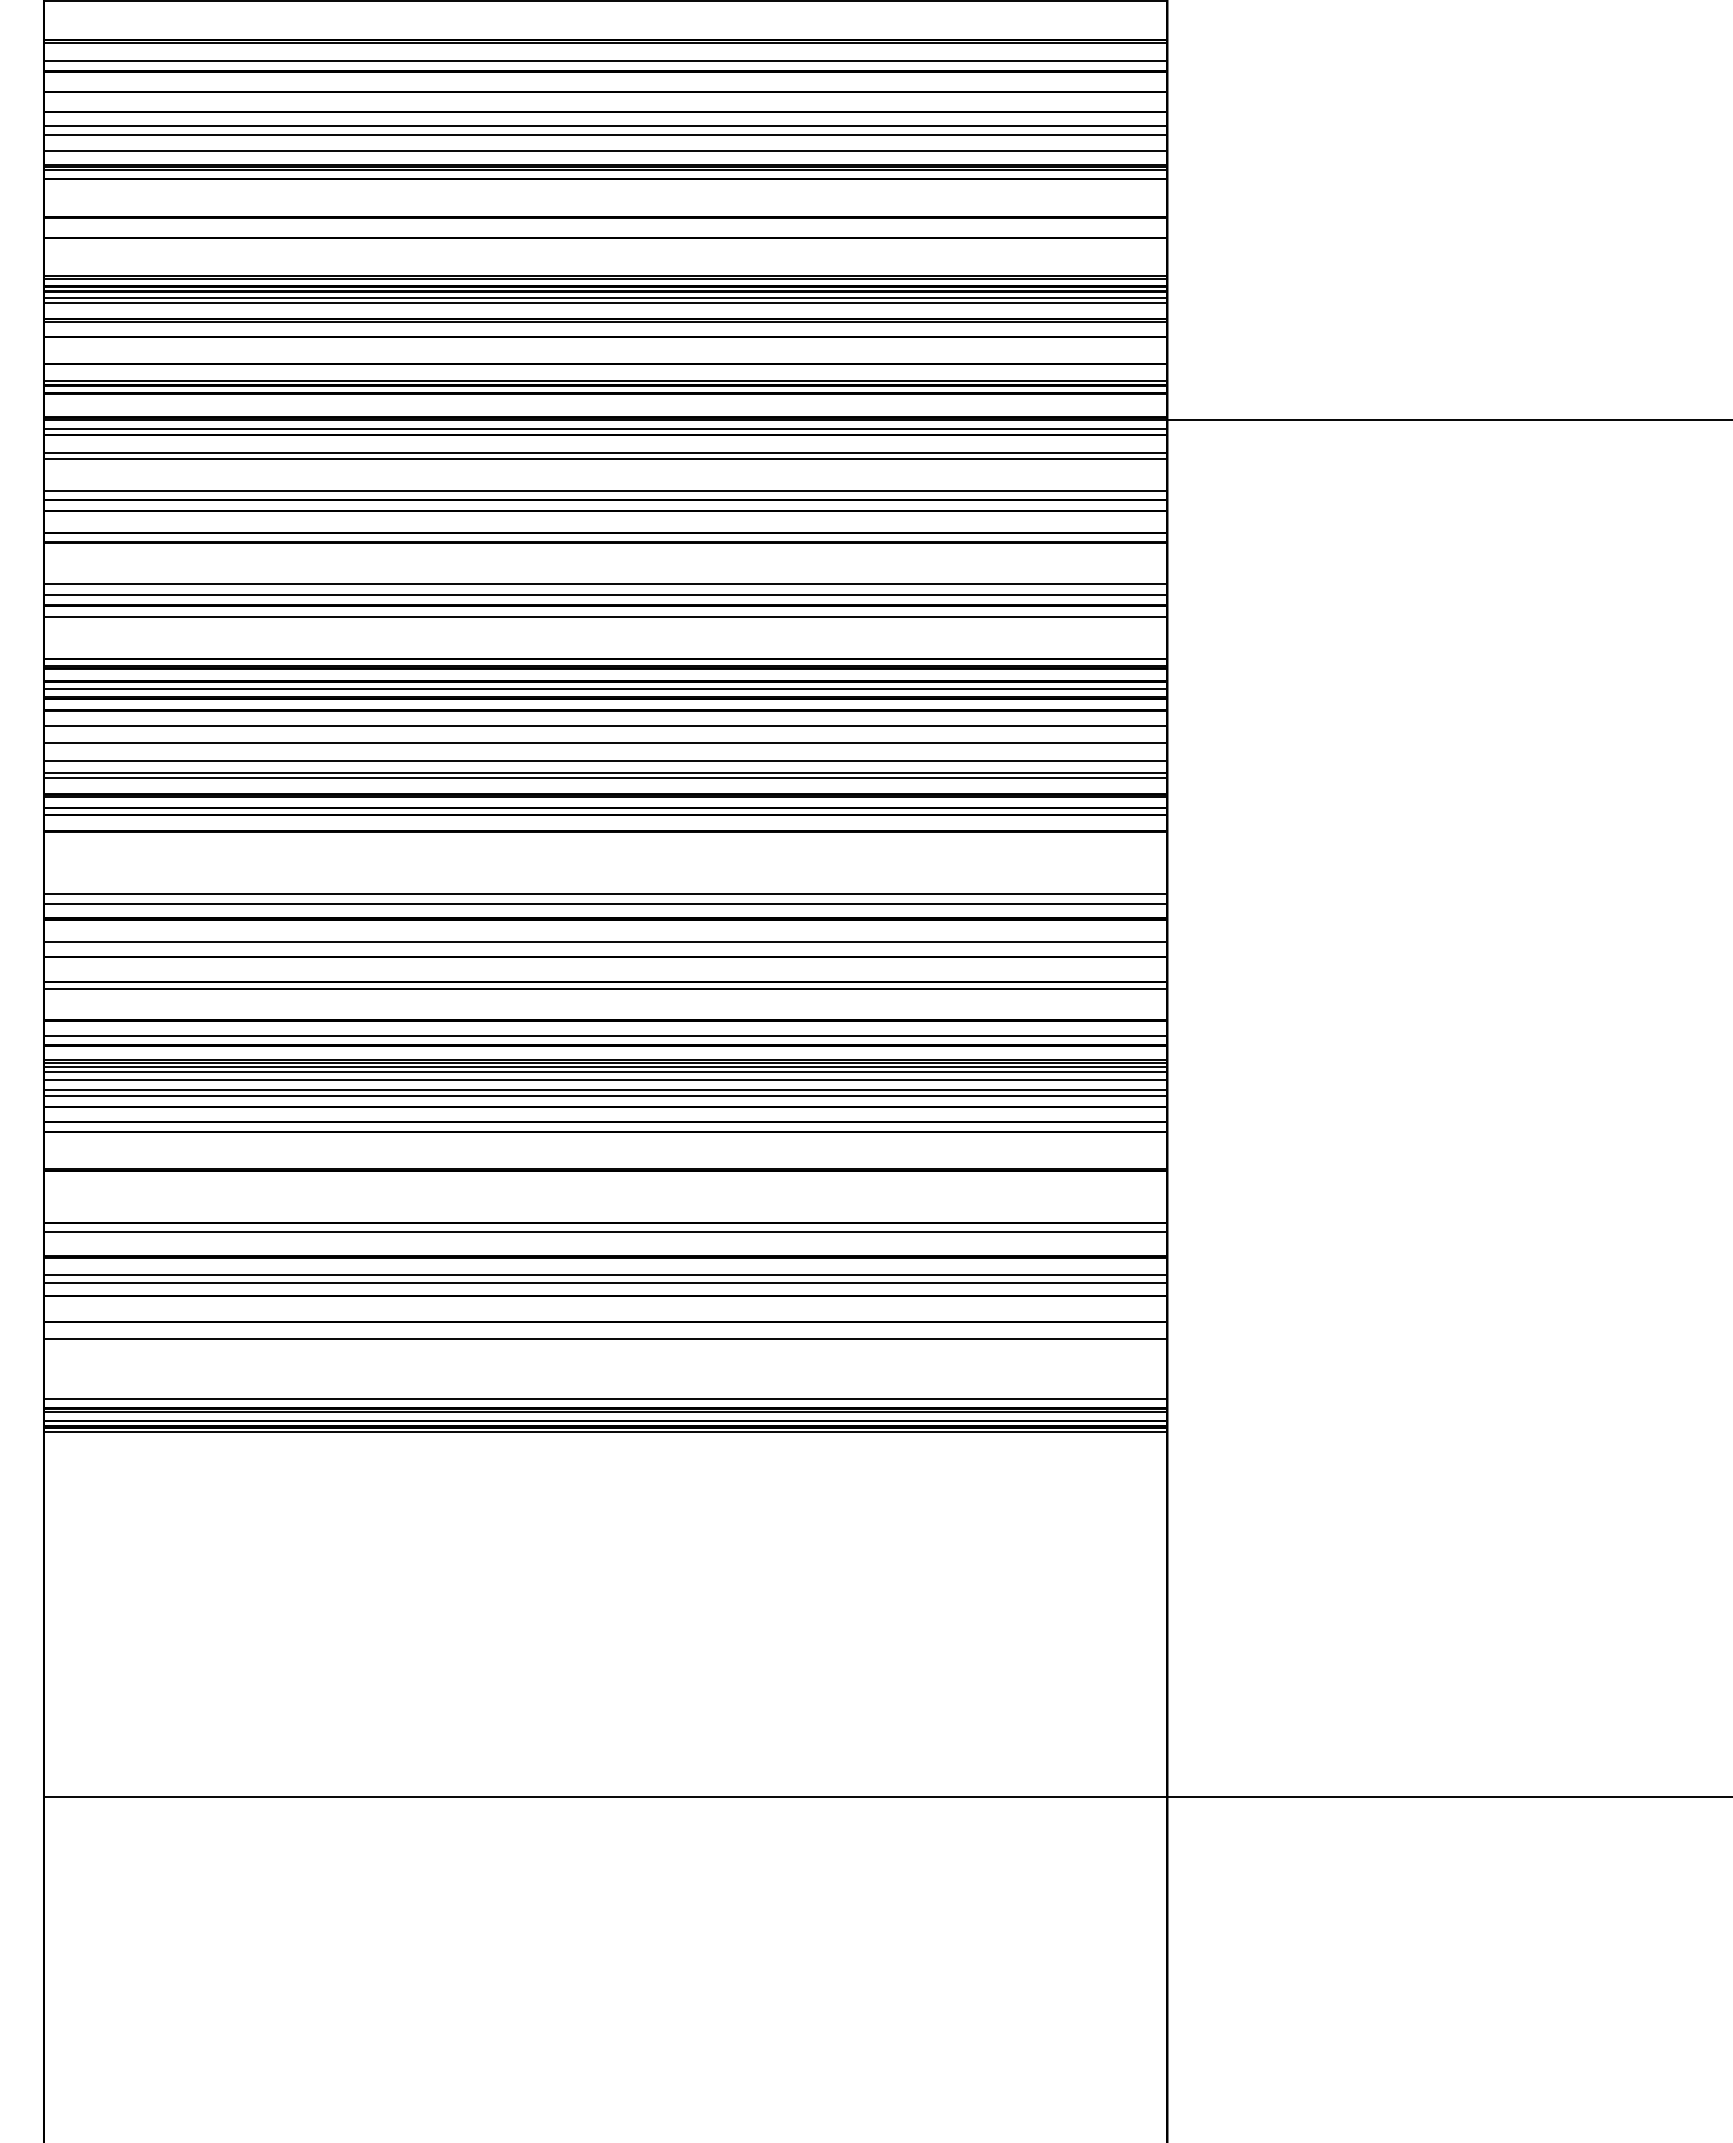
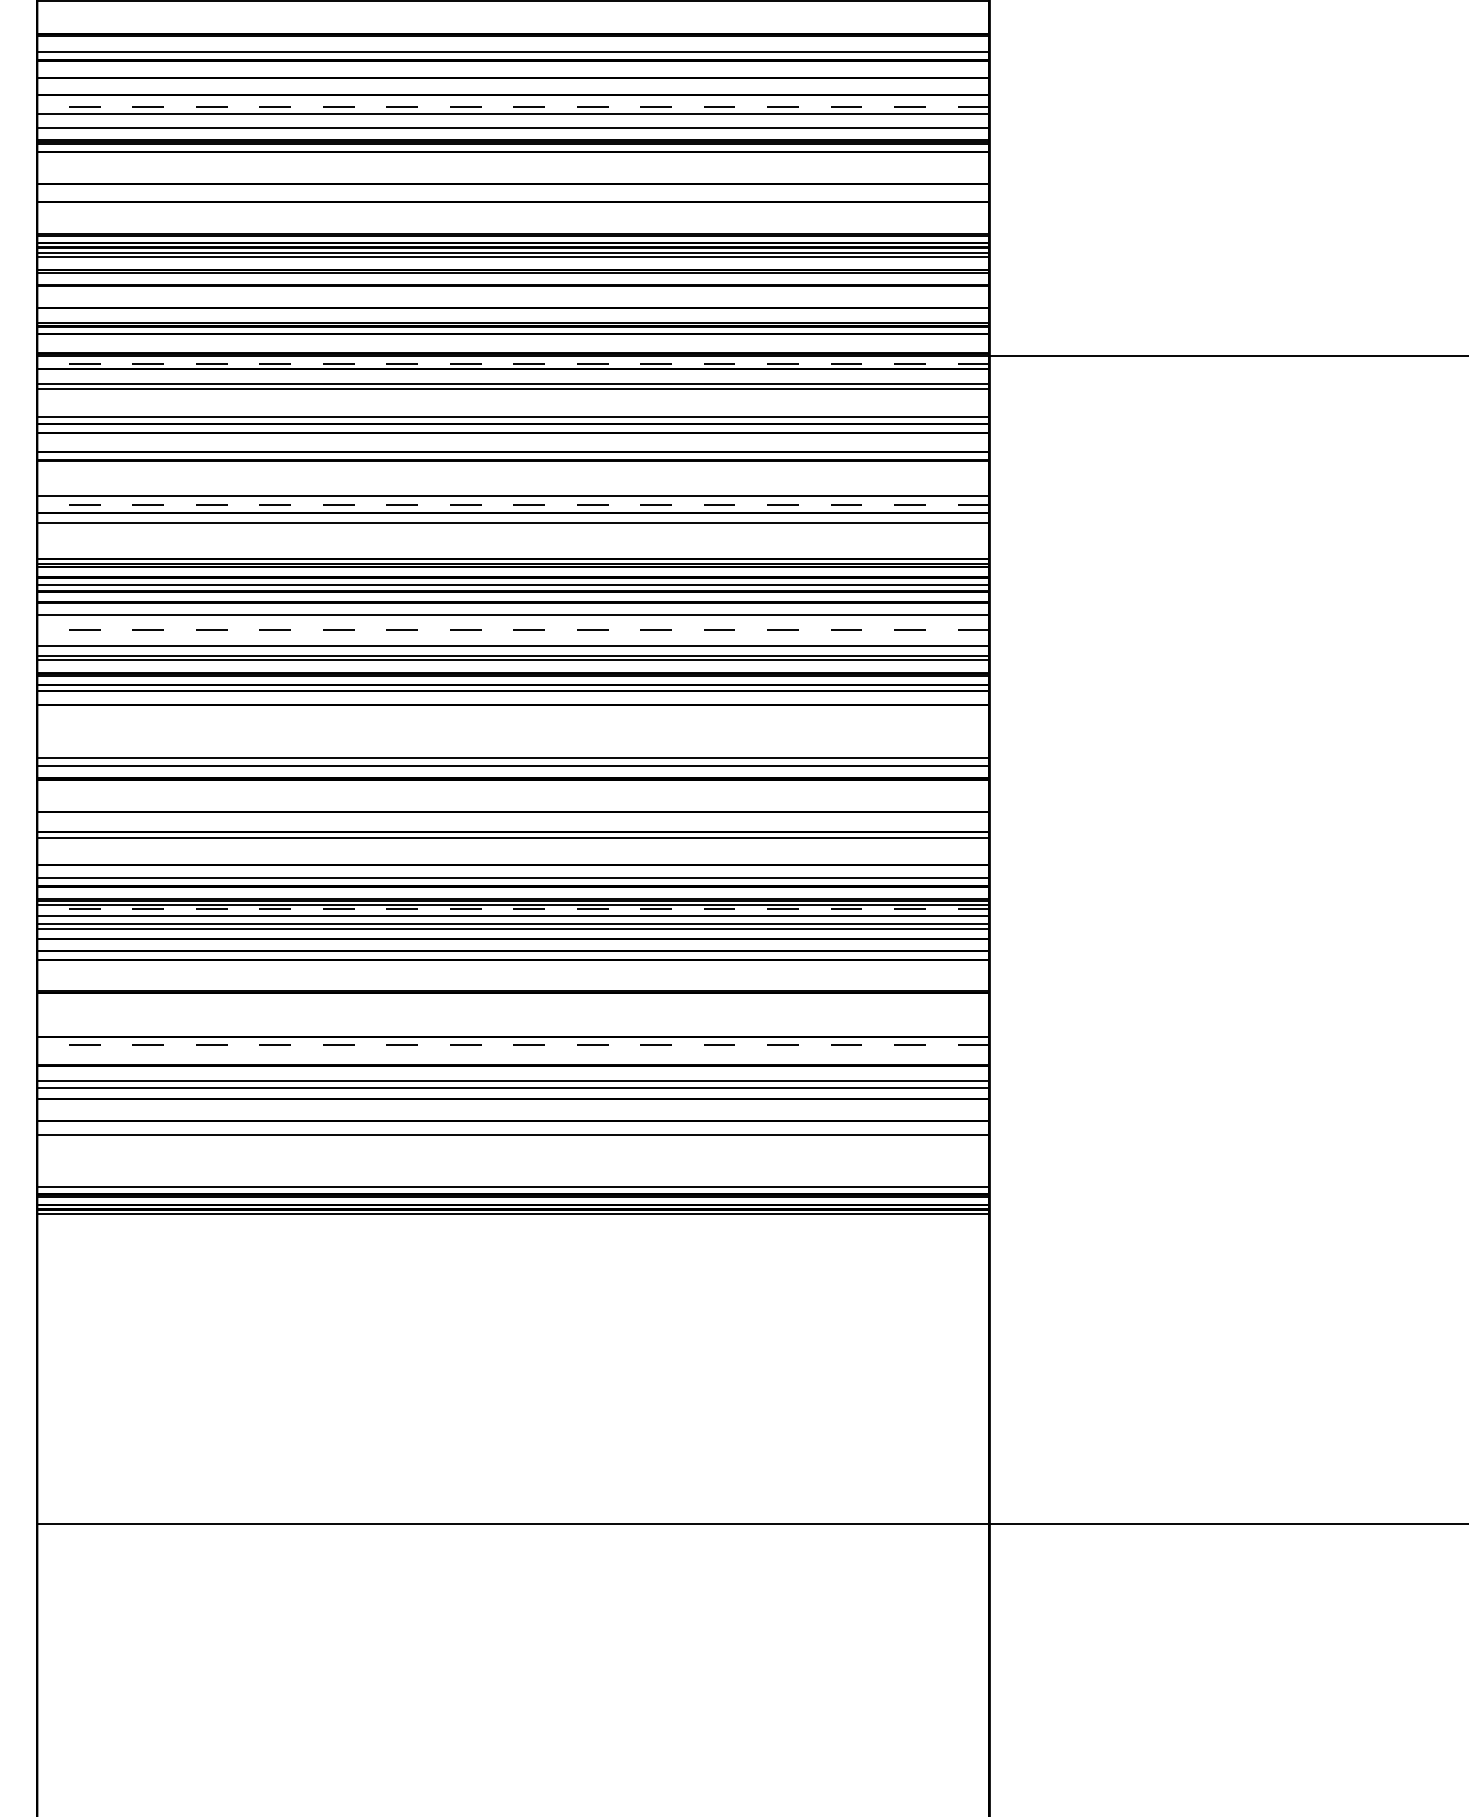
line: (605, 126) -> (513, 107), solid -> dashed
line: (605, 428) -> (513, 363), solid -> dashed
line: (605, 595) -> (513, 504), solid -> dashed
line: (605, 742) -> (513, 629), solid -> dashed
line: (605, 941) -> (513, 798), removed
line: (605, 1072) -> (513, 909), solid -> dashed
line: (605, 1232) -> (513, 1044), solid -> dashed

